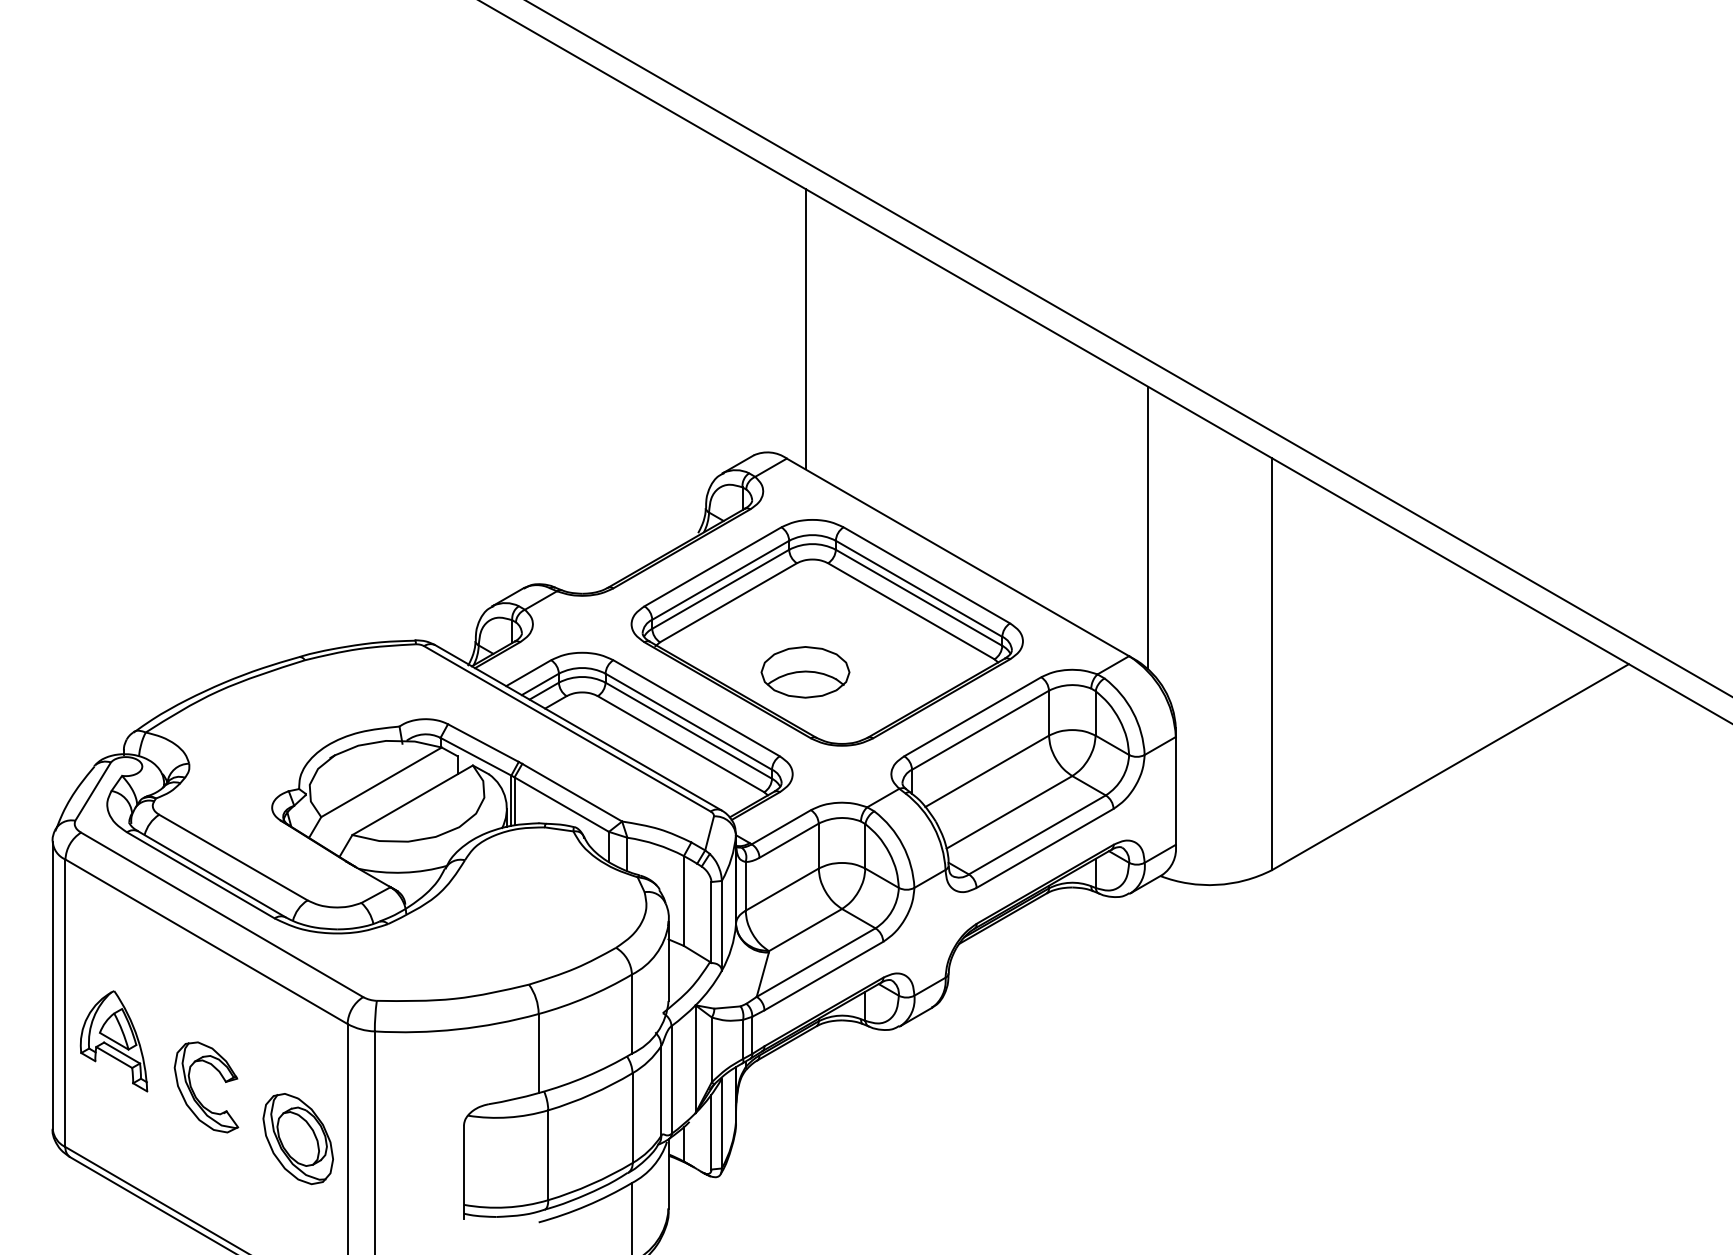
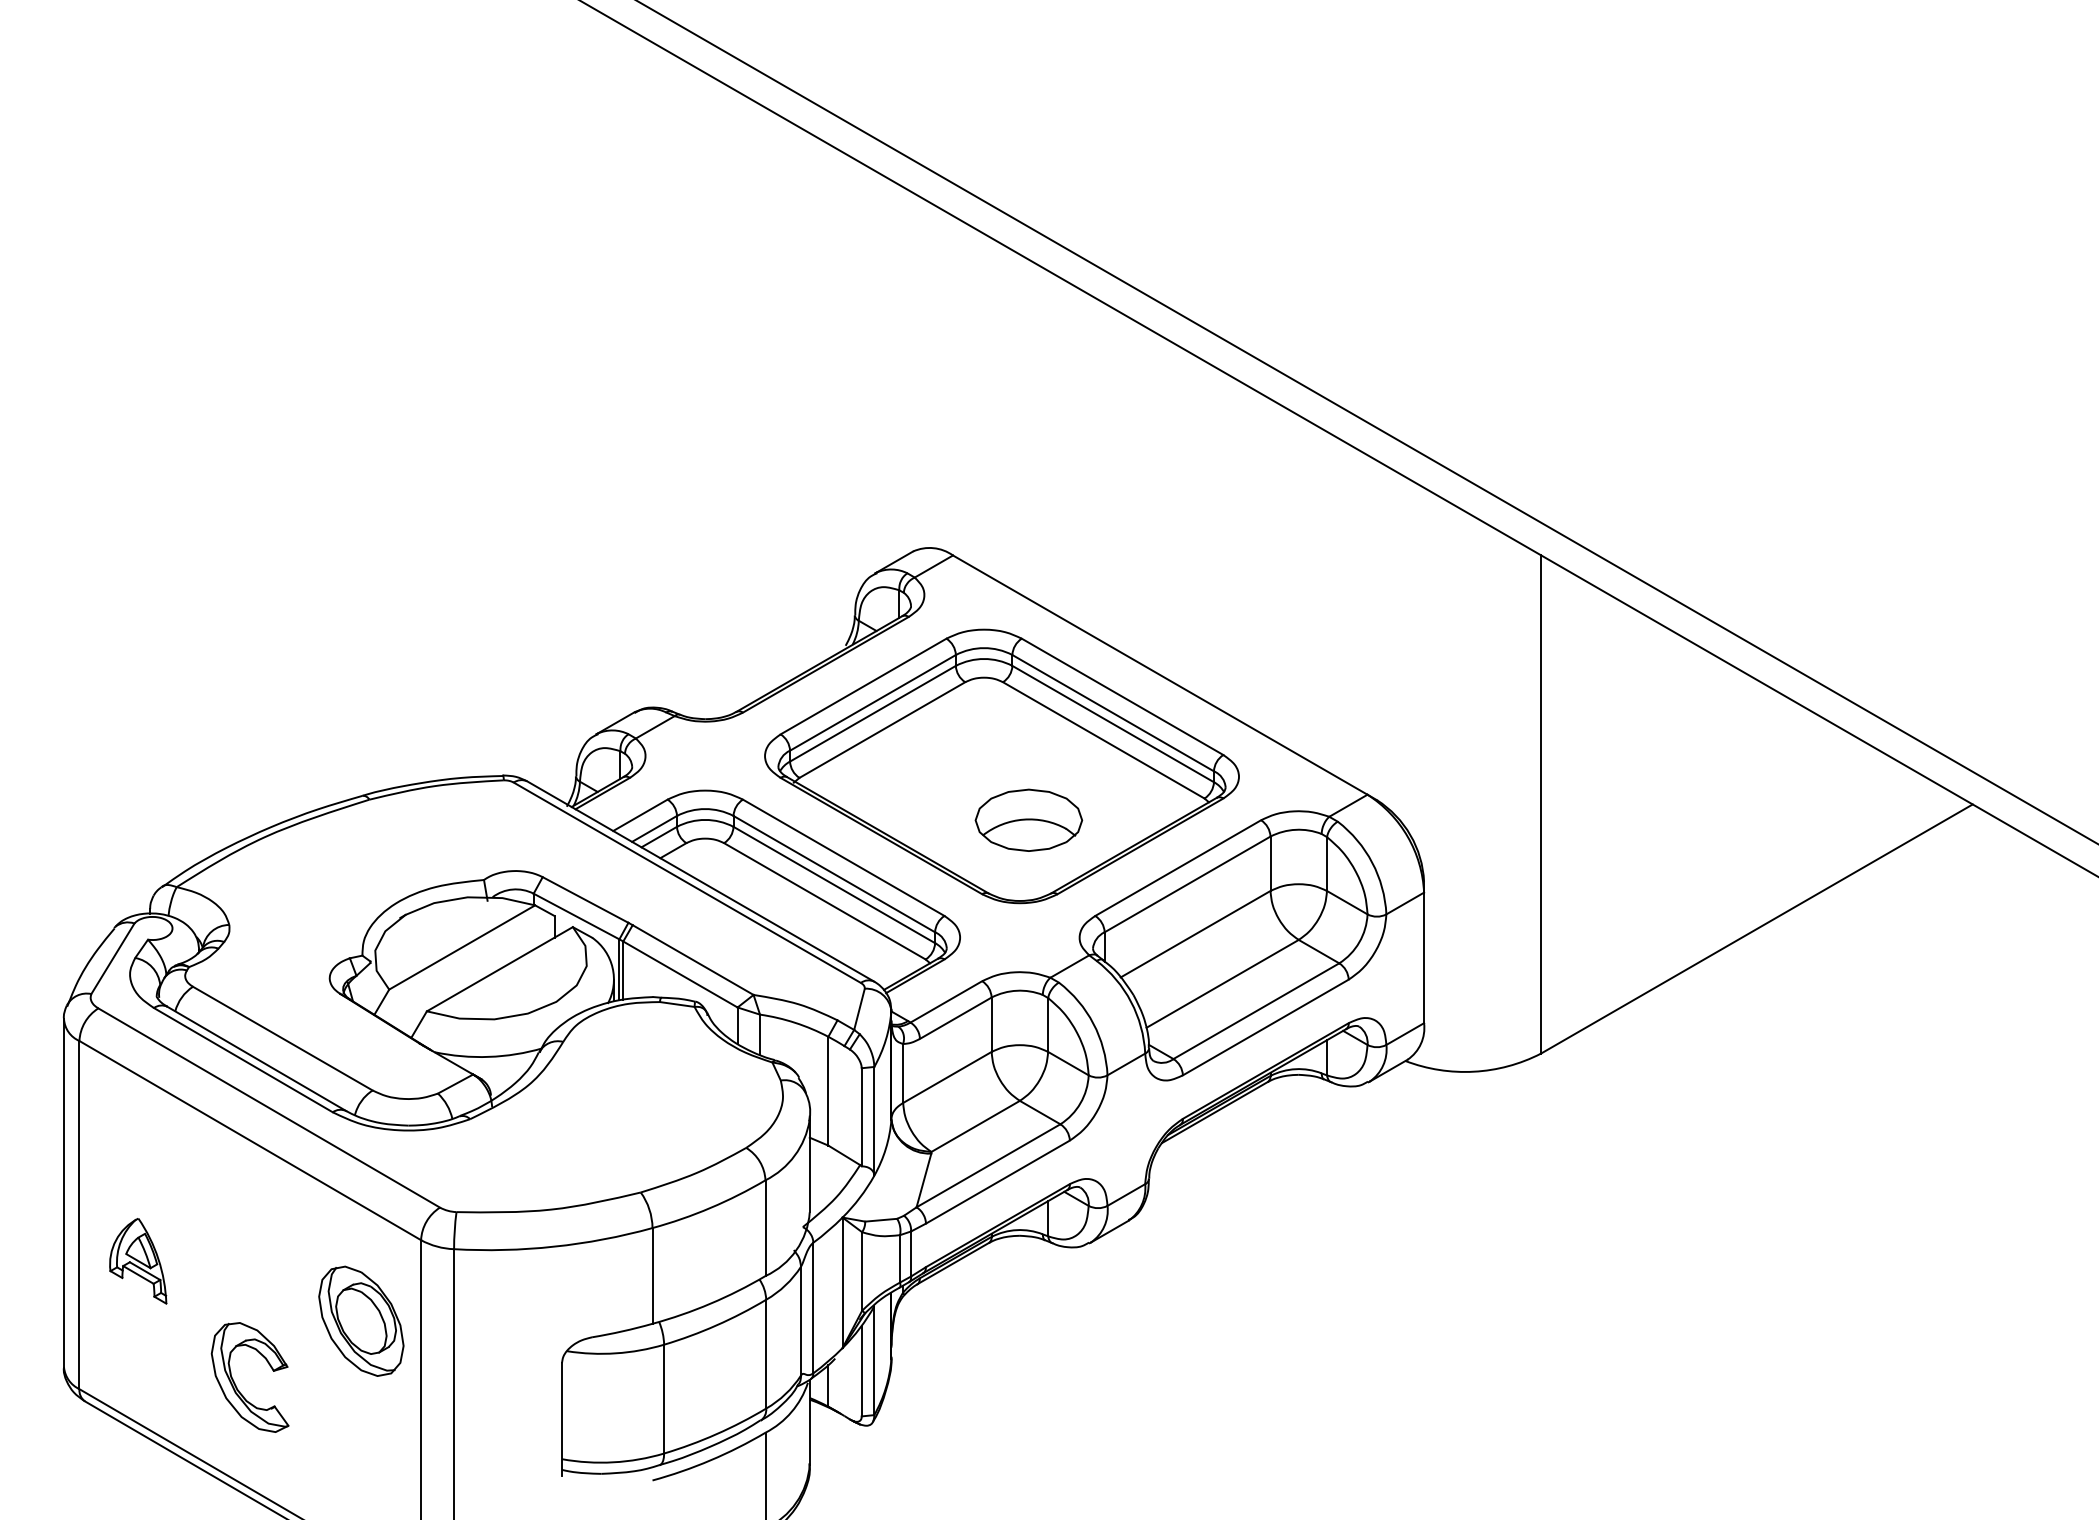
line: (805, 329) -> (975, 399), removed
line: (1147, 527) -> (1389, 638), removed
part: (805, 672) -> (1028, 820), moved
part: (113, 1041) -> (137, 1261), size x0.7
part: (194, 1092) -> (235, 1383), moved
part: (297, 1139) -> (360, 1321), moved

